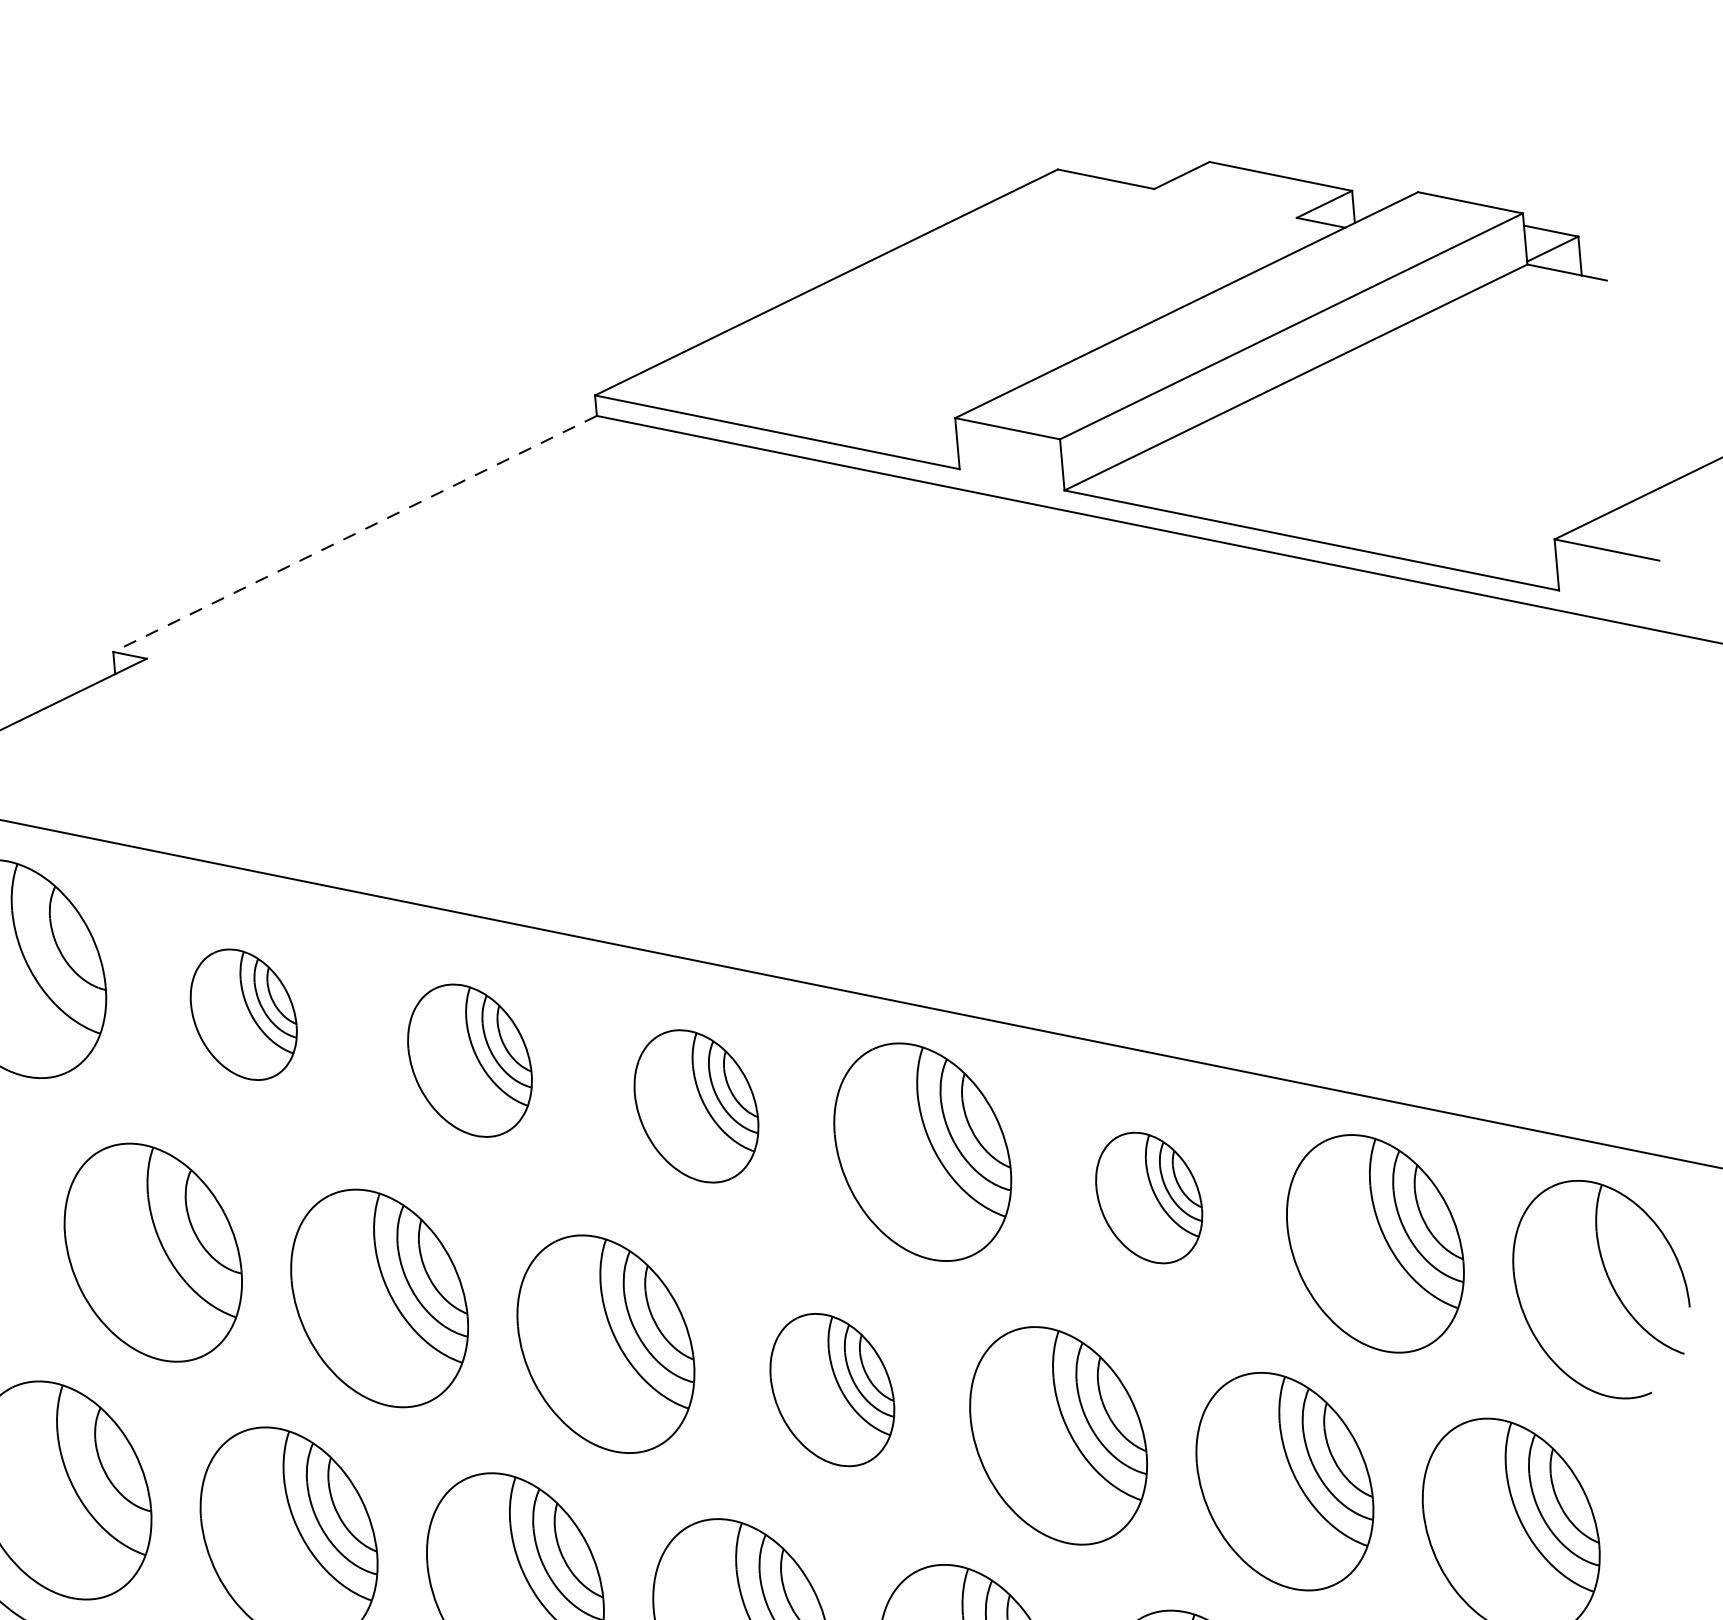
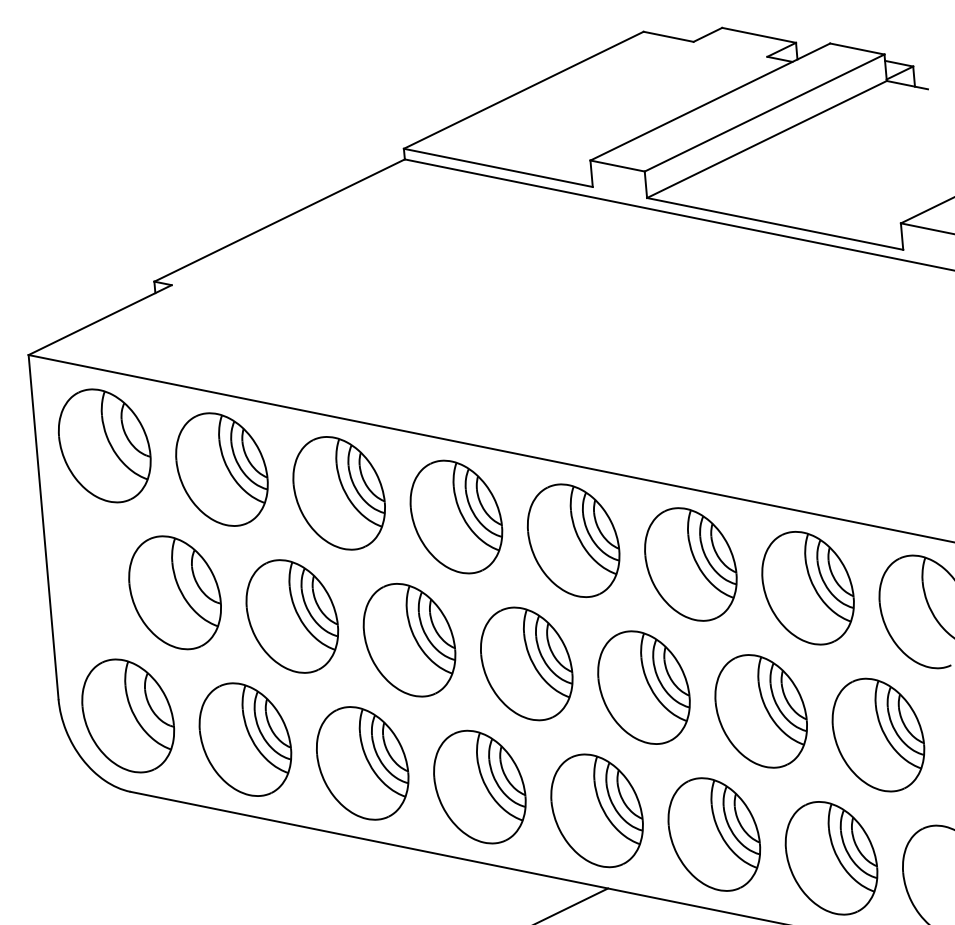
line: (354, 533) -> (279, 220), dashed -> solid
part: (242, 1014) -> (221, 469), size x1.67
part: (468, 1060) -> (338, 493), size x1.43
part: (696, 1105) -> (456, 516), size x1.43
part: (1148, 1198) -> (690, 564), size x1.67
part: (831, 1389) -> (526, 663), size x1.43

